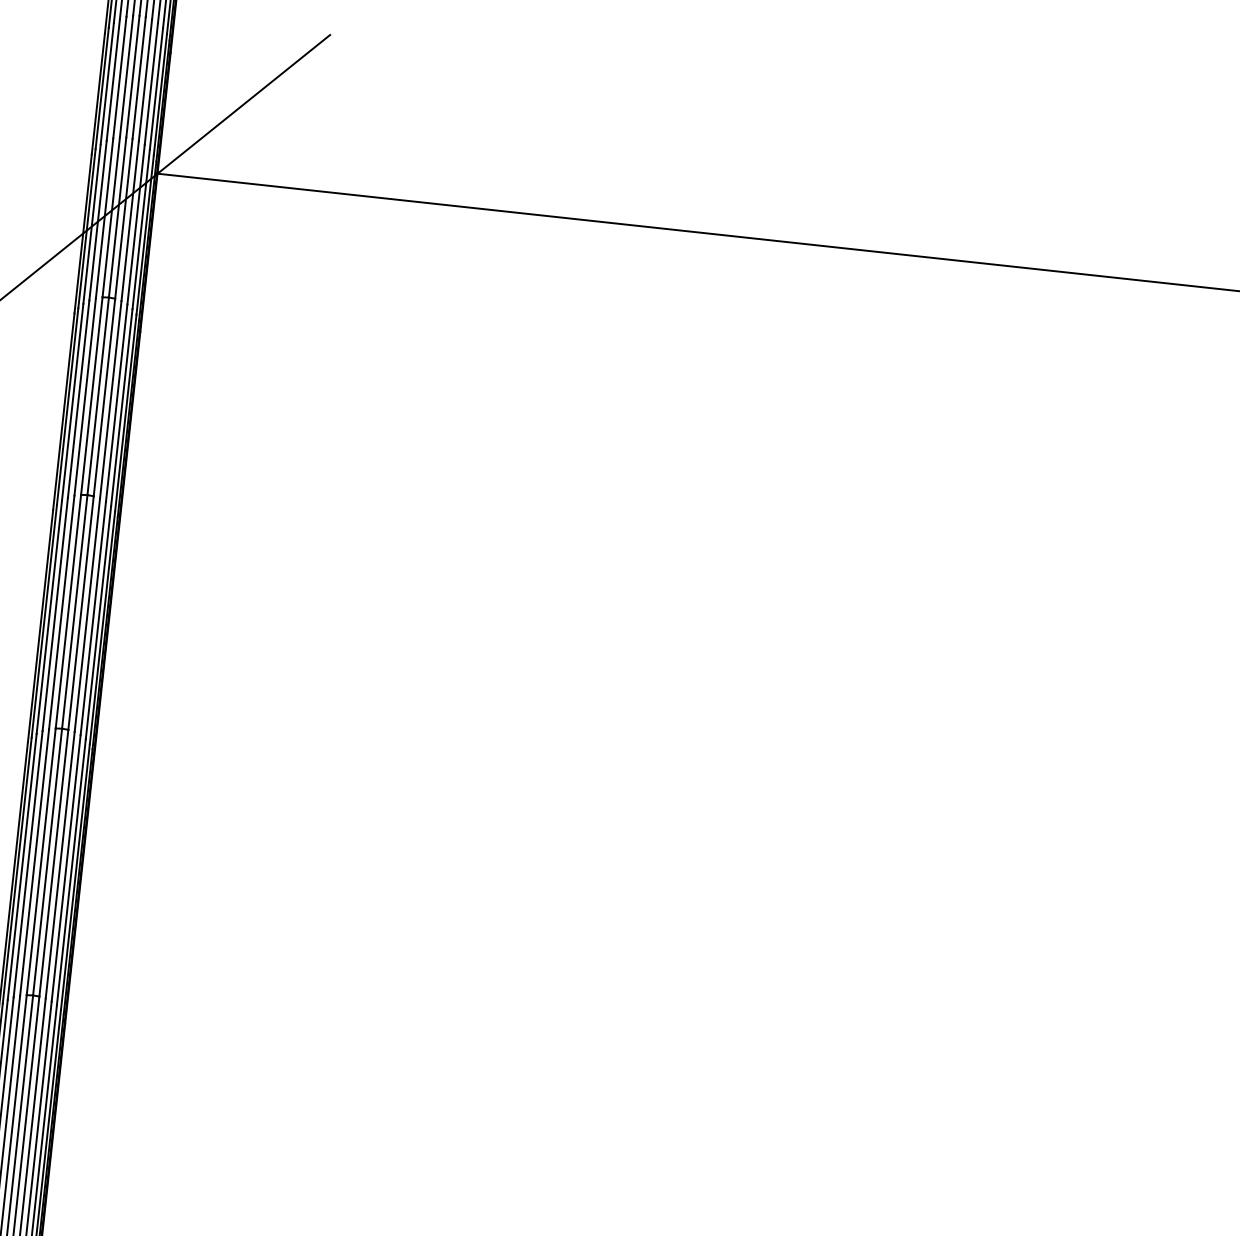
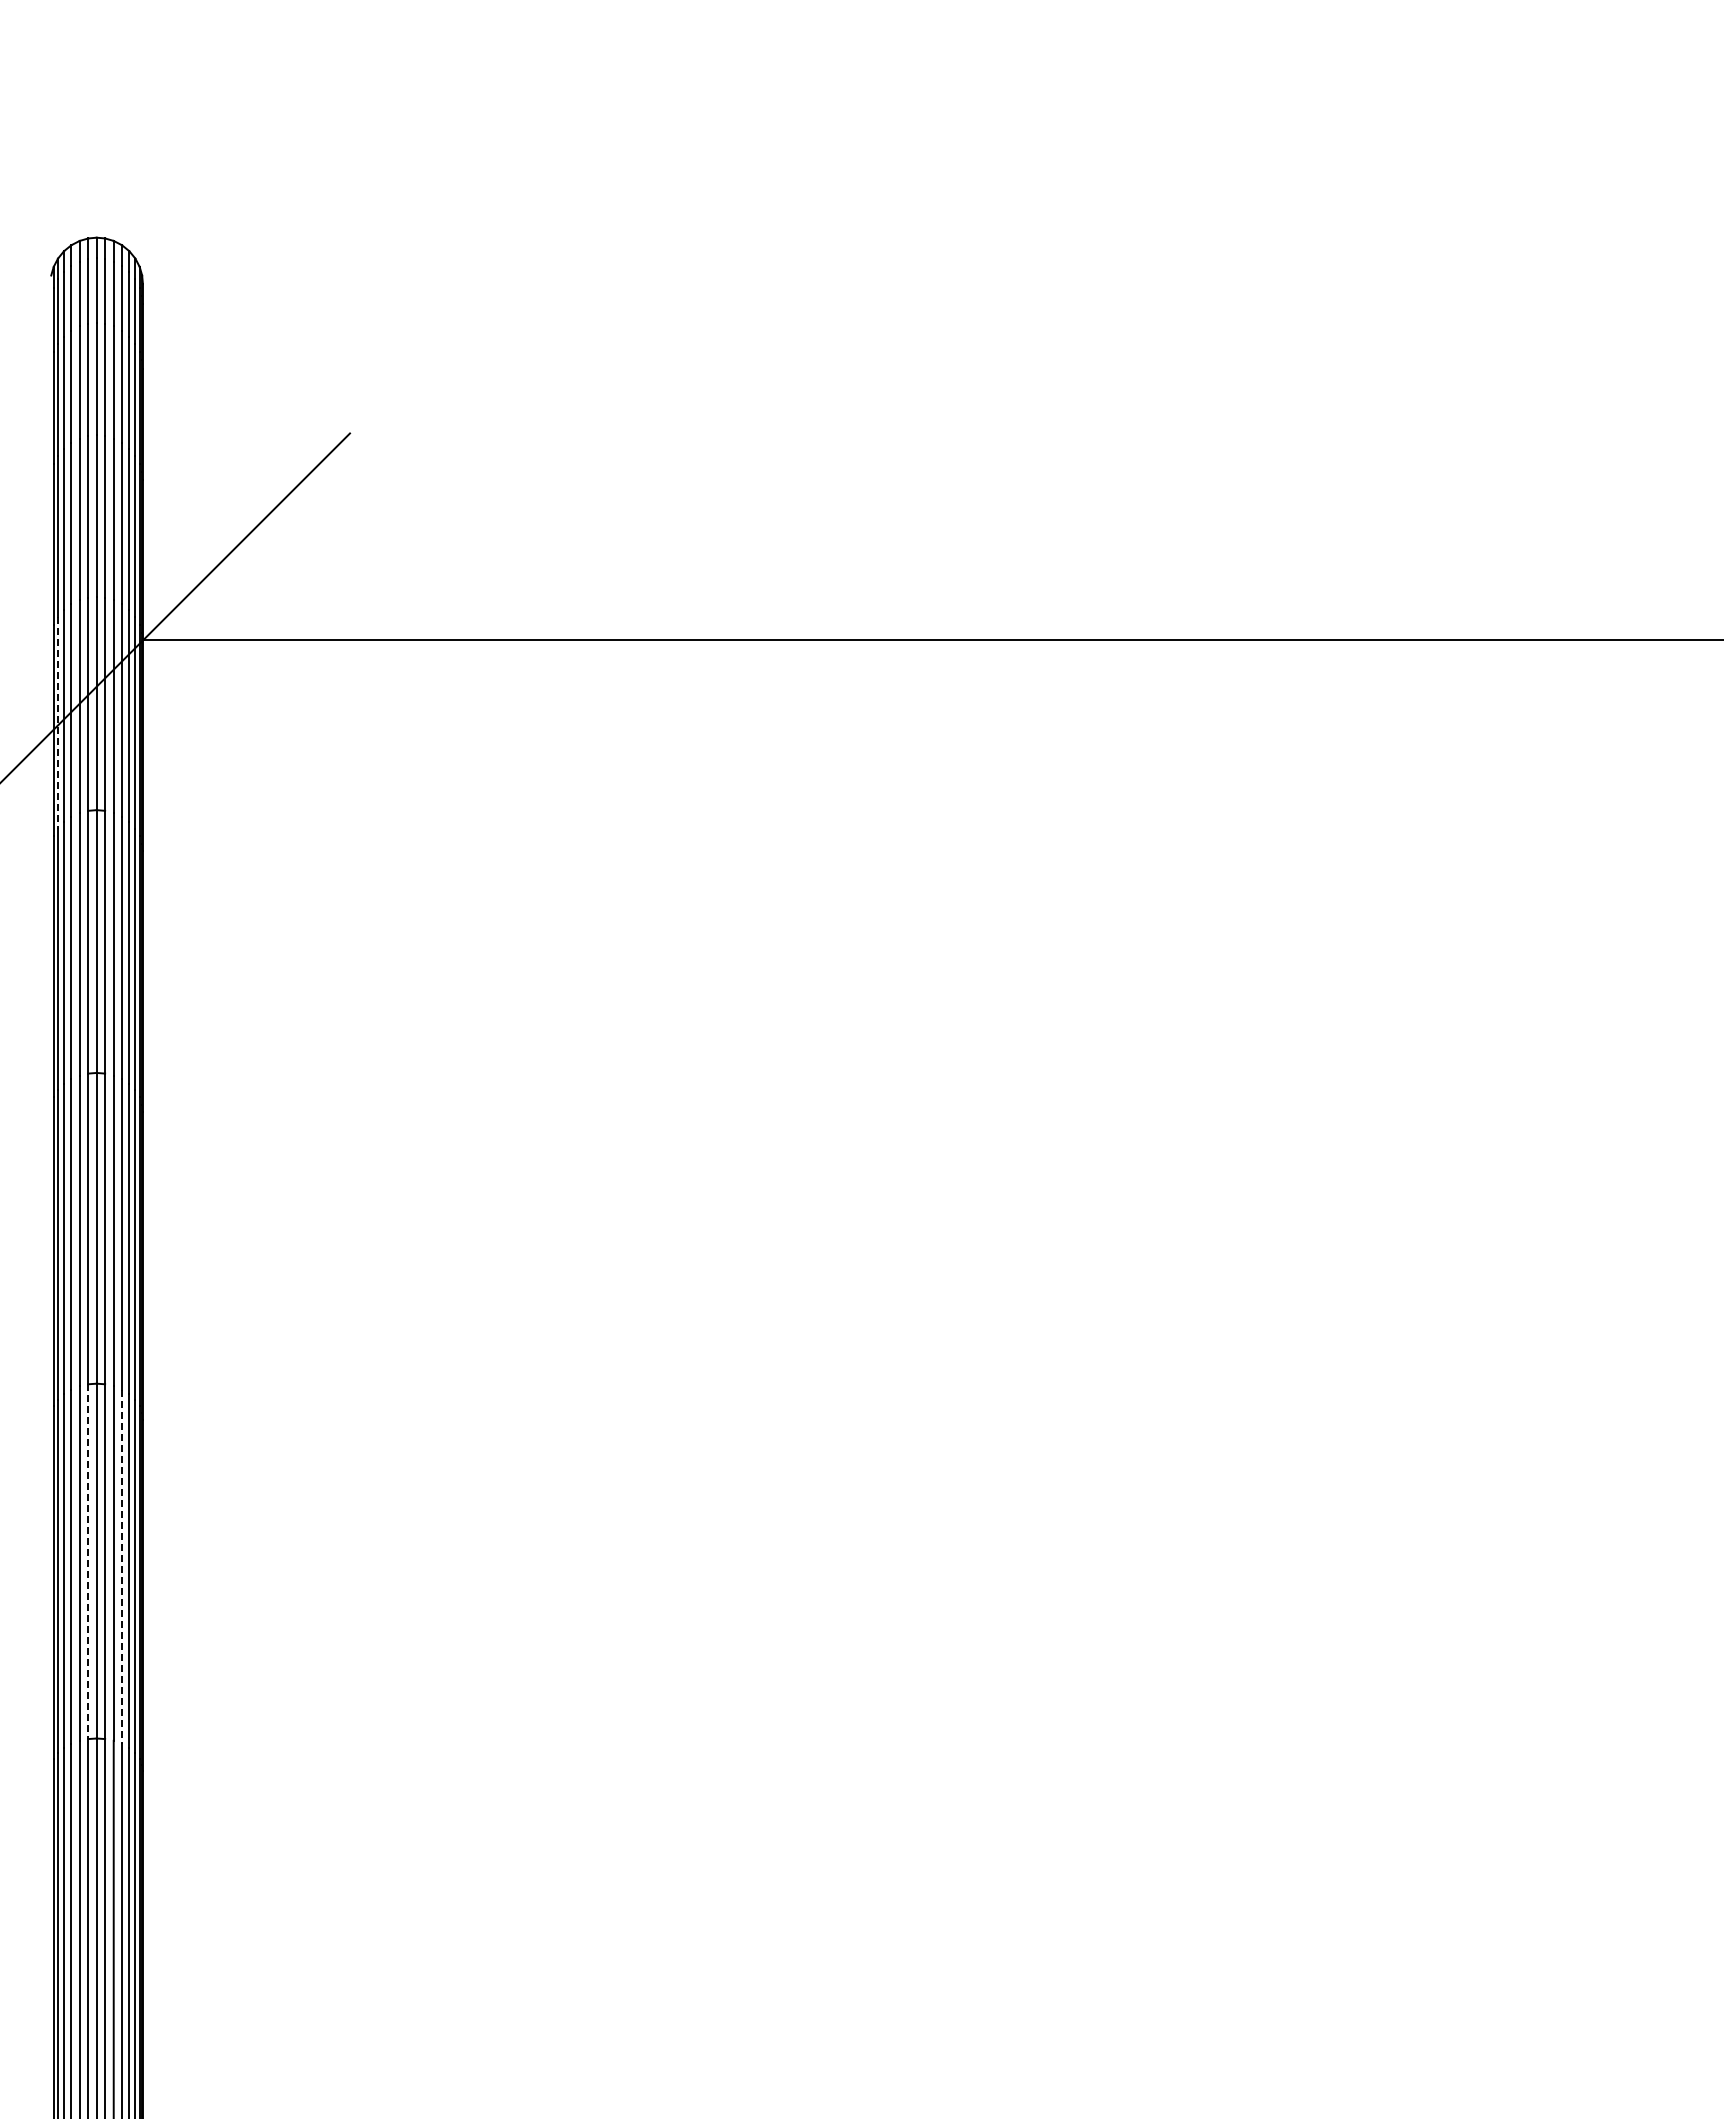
line: (87, 228) -> (58, 722), solid -> dashed
line: (41, 862) -> (88, 1562), solid -> dashed
line: (66, 868) -> (122, 1567), solid -> dashed

